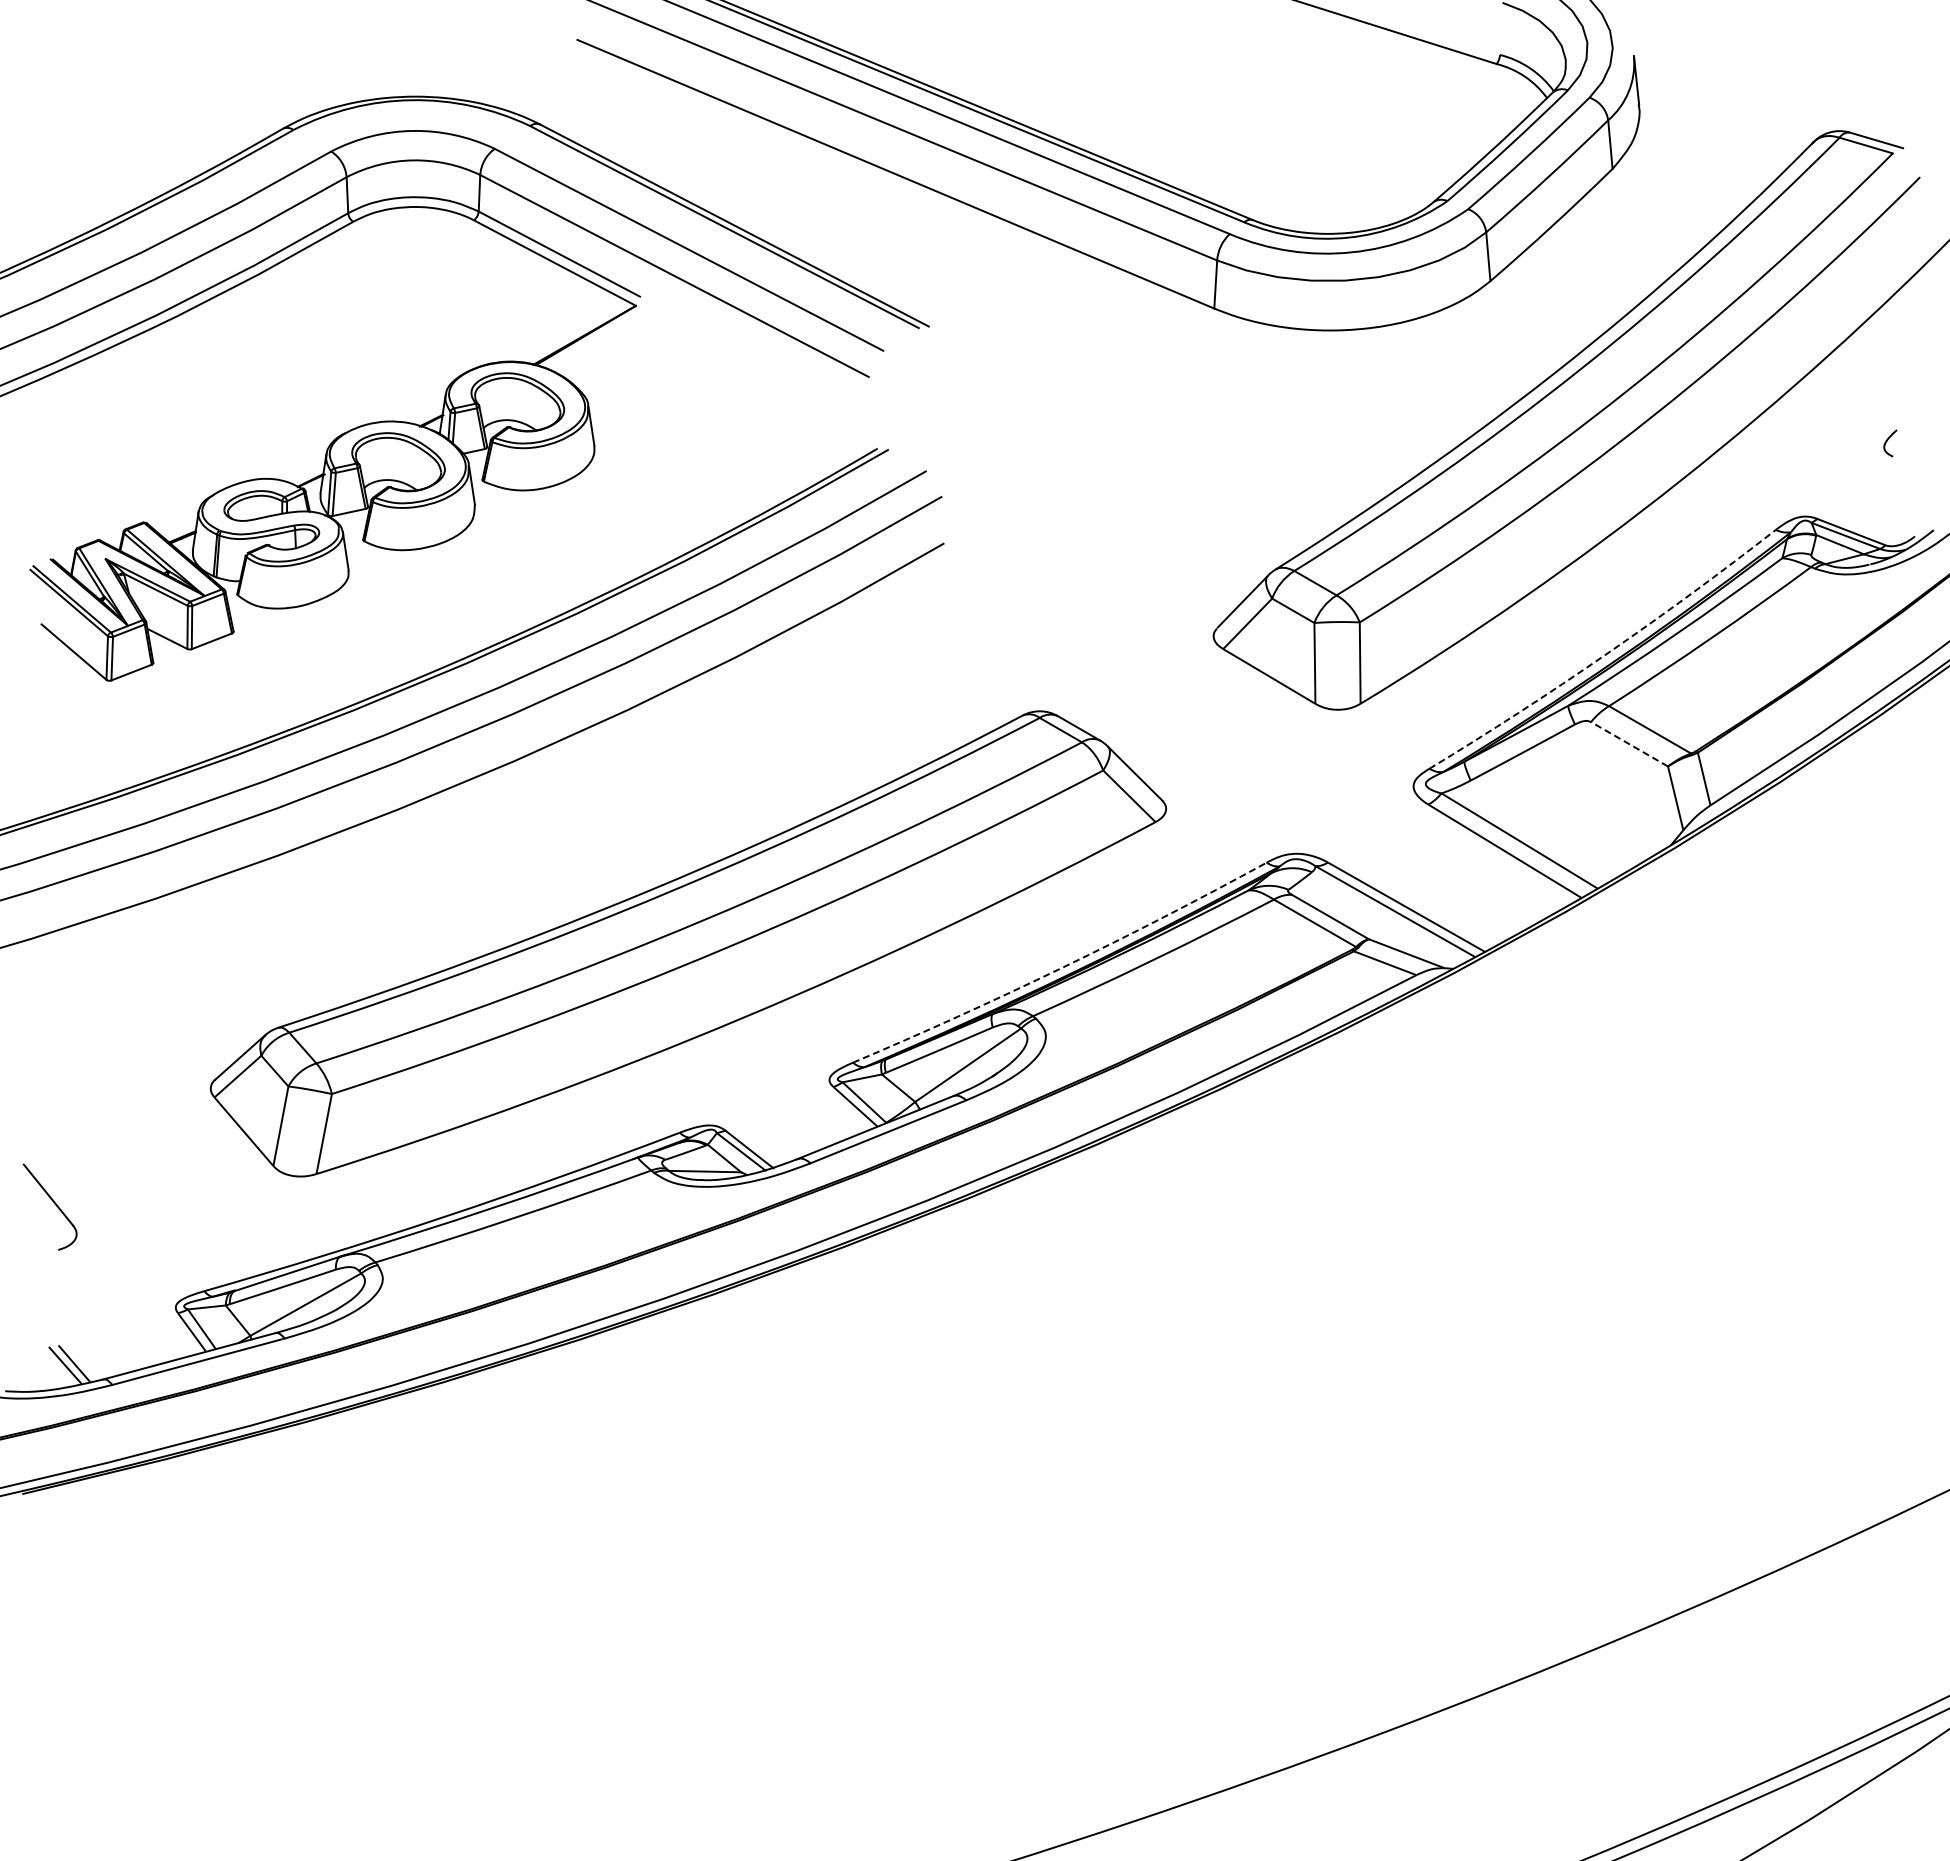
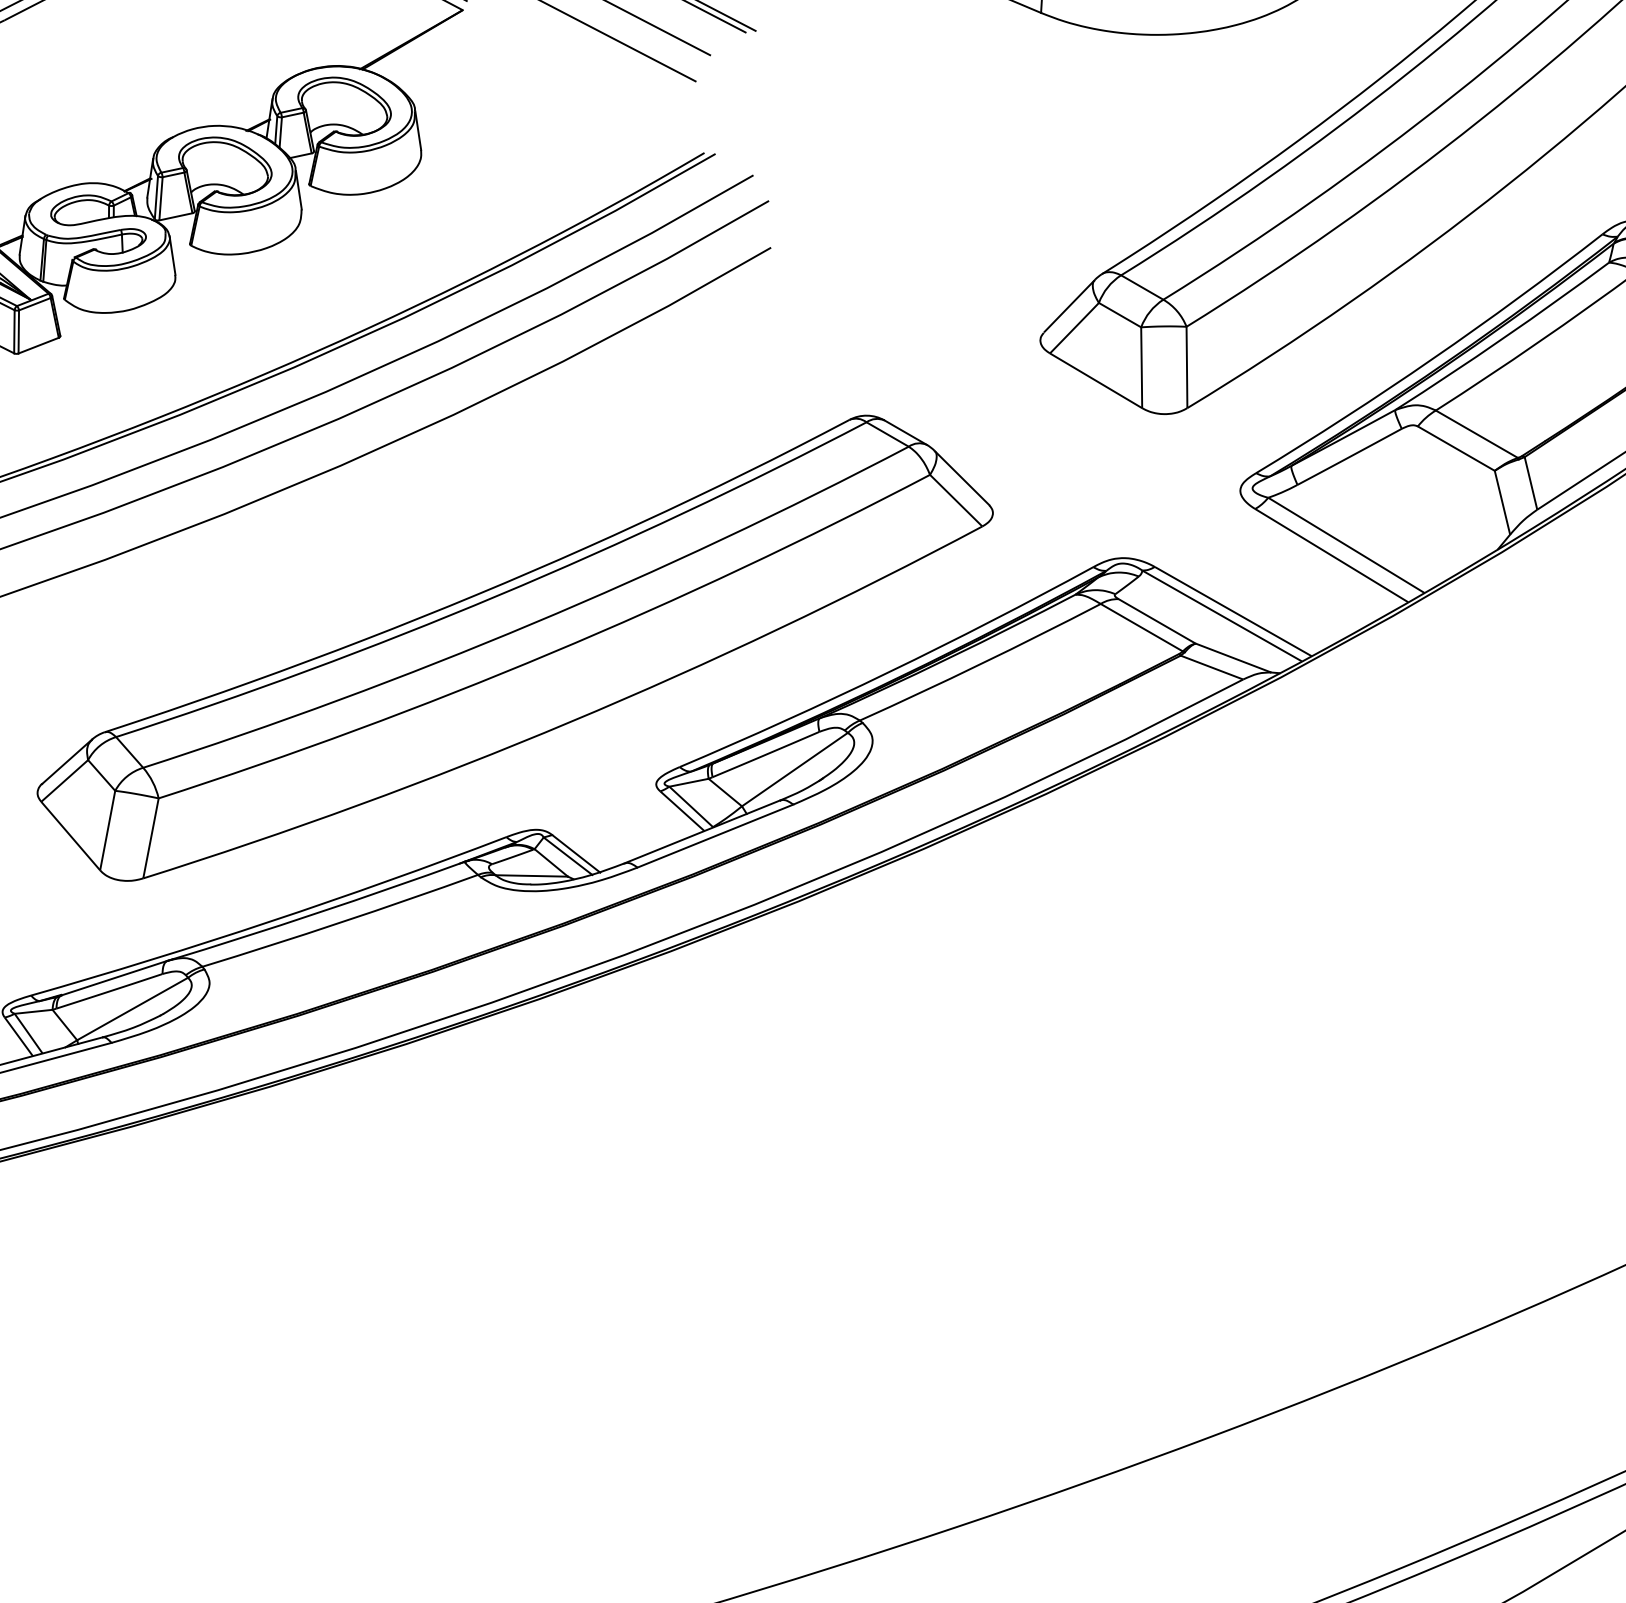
arc: (1606, 654) -> (1433, 358), dashed -> solid
line: (1629, 744) -> (1456, 448), dashed -> solid
arc: (1062, 967) -> (889, 671), dashed -> solid

